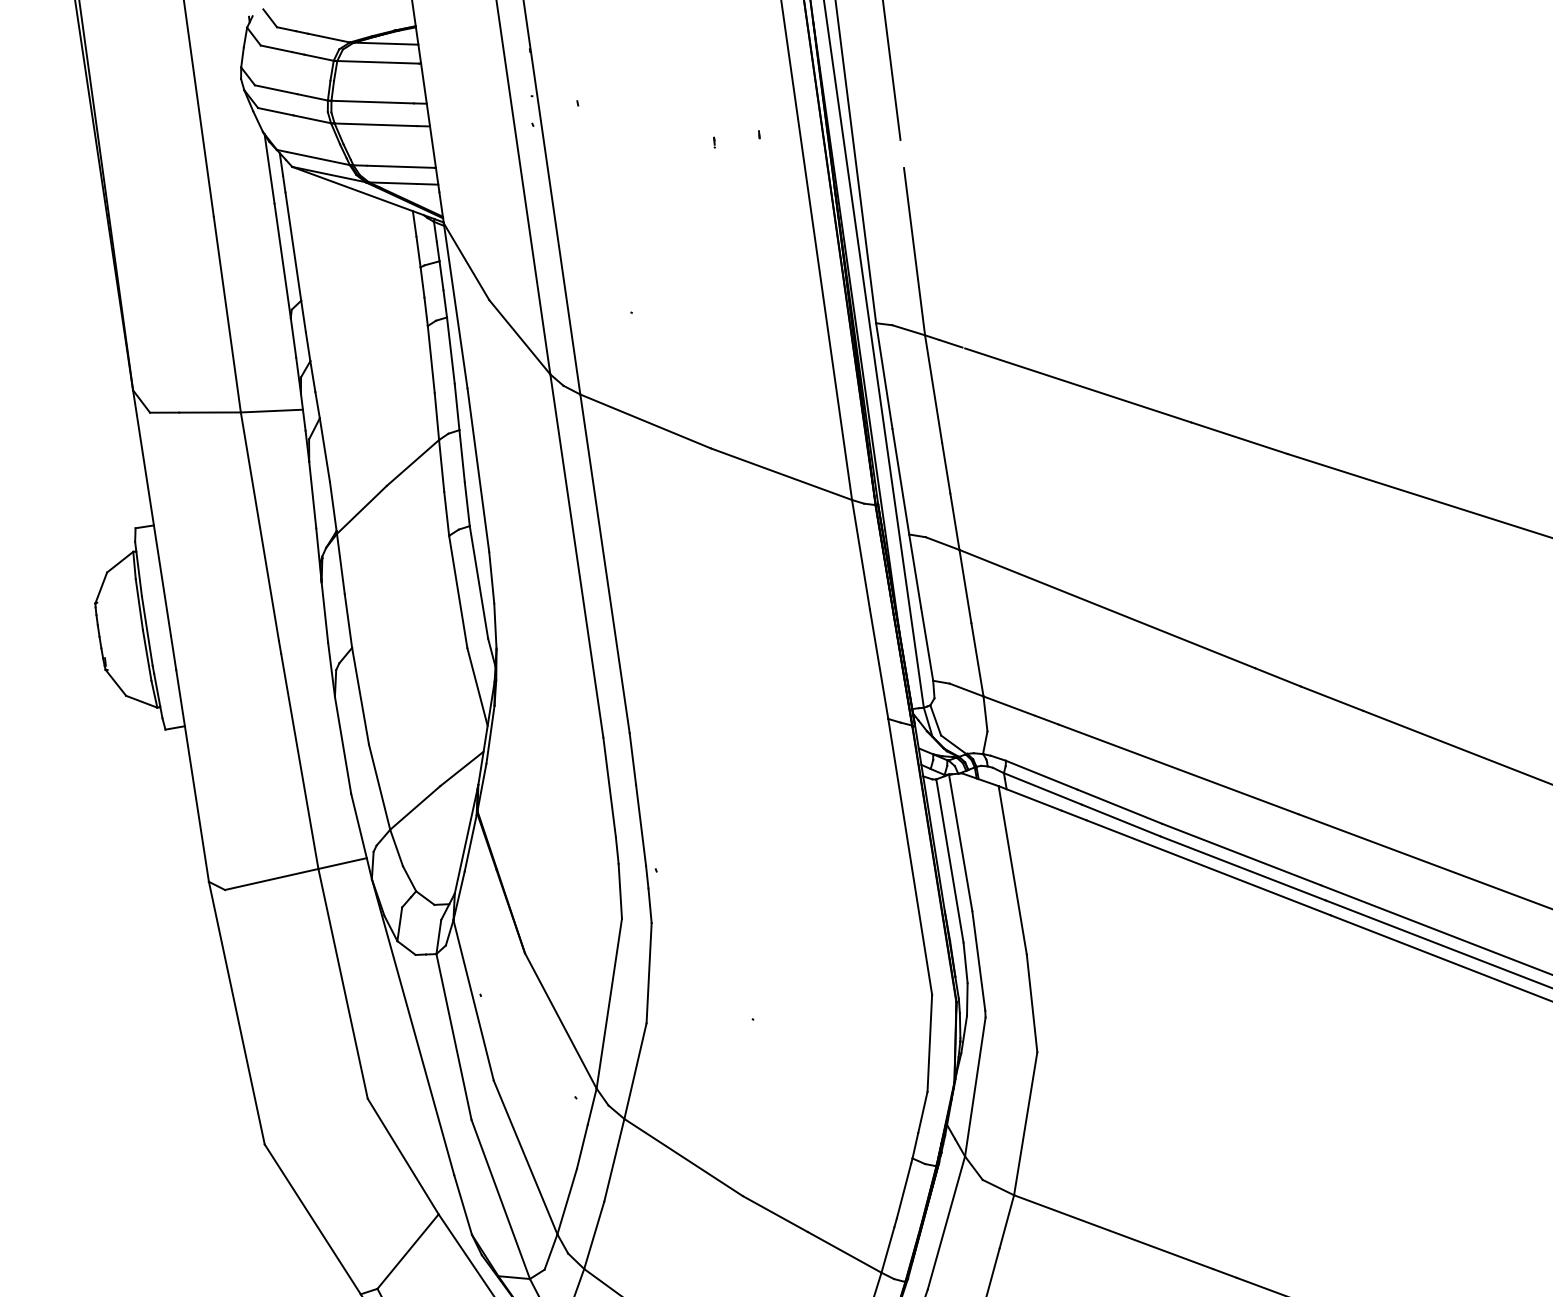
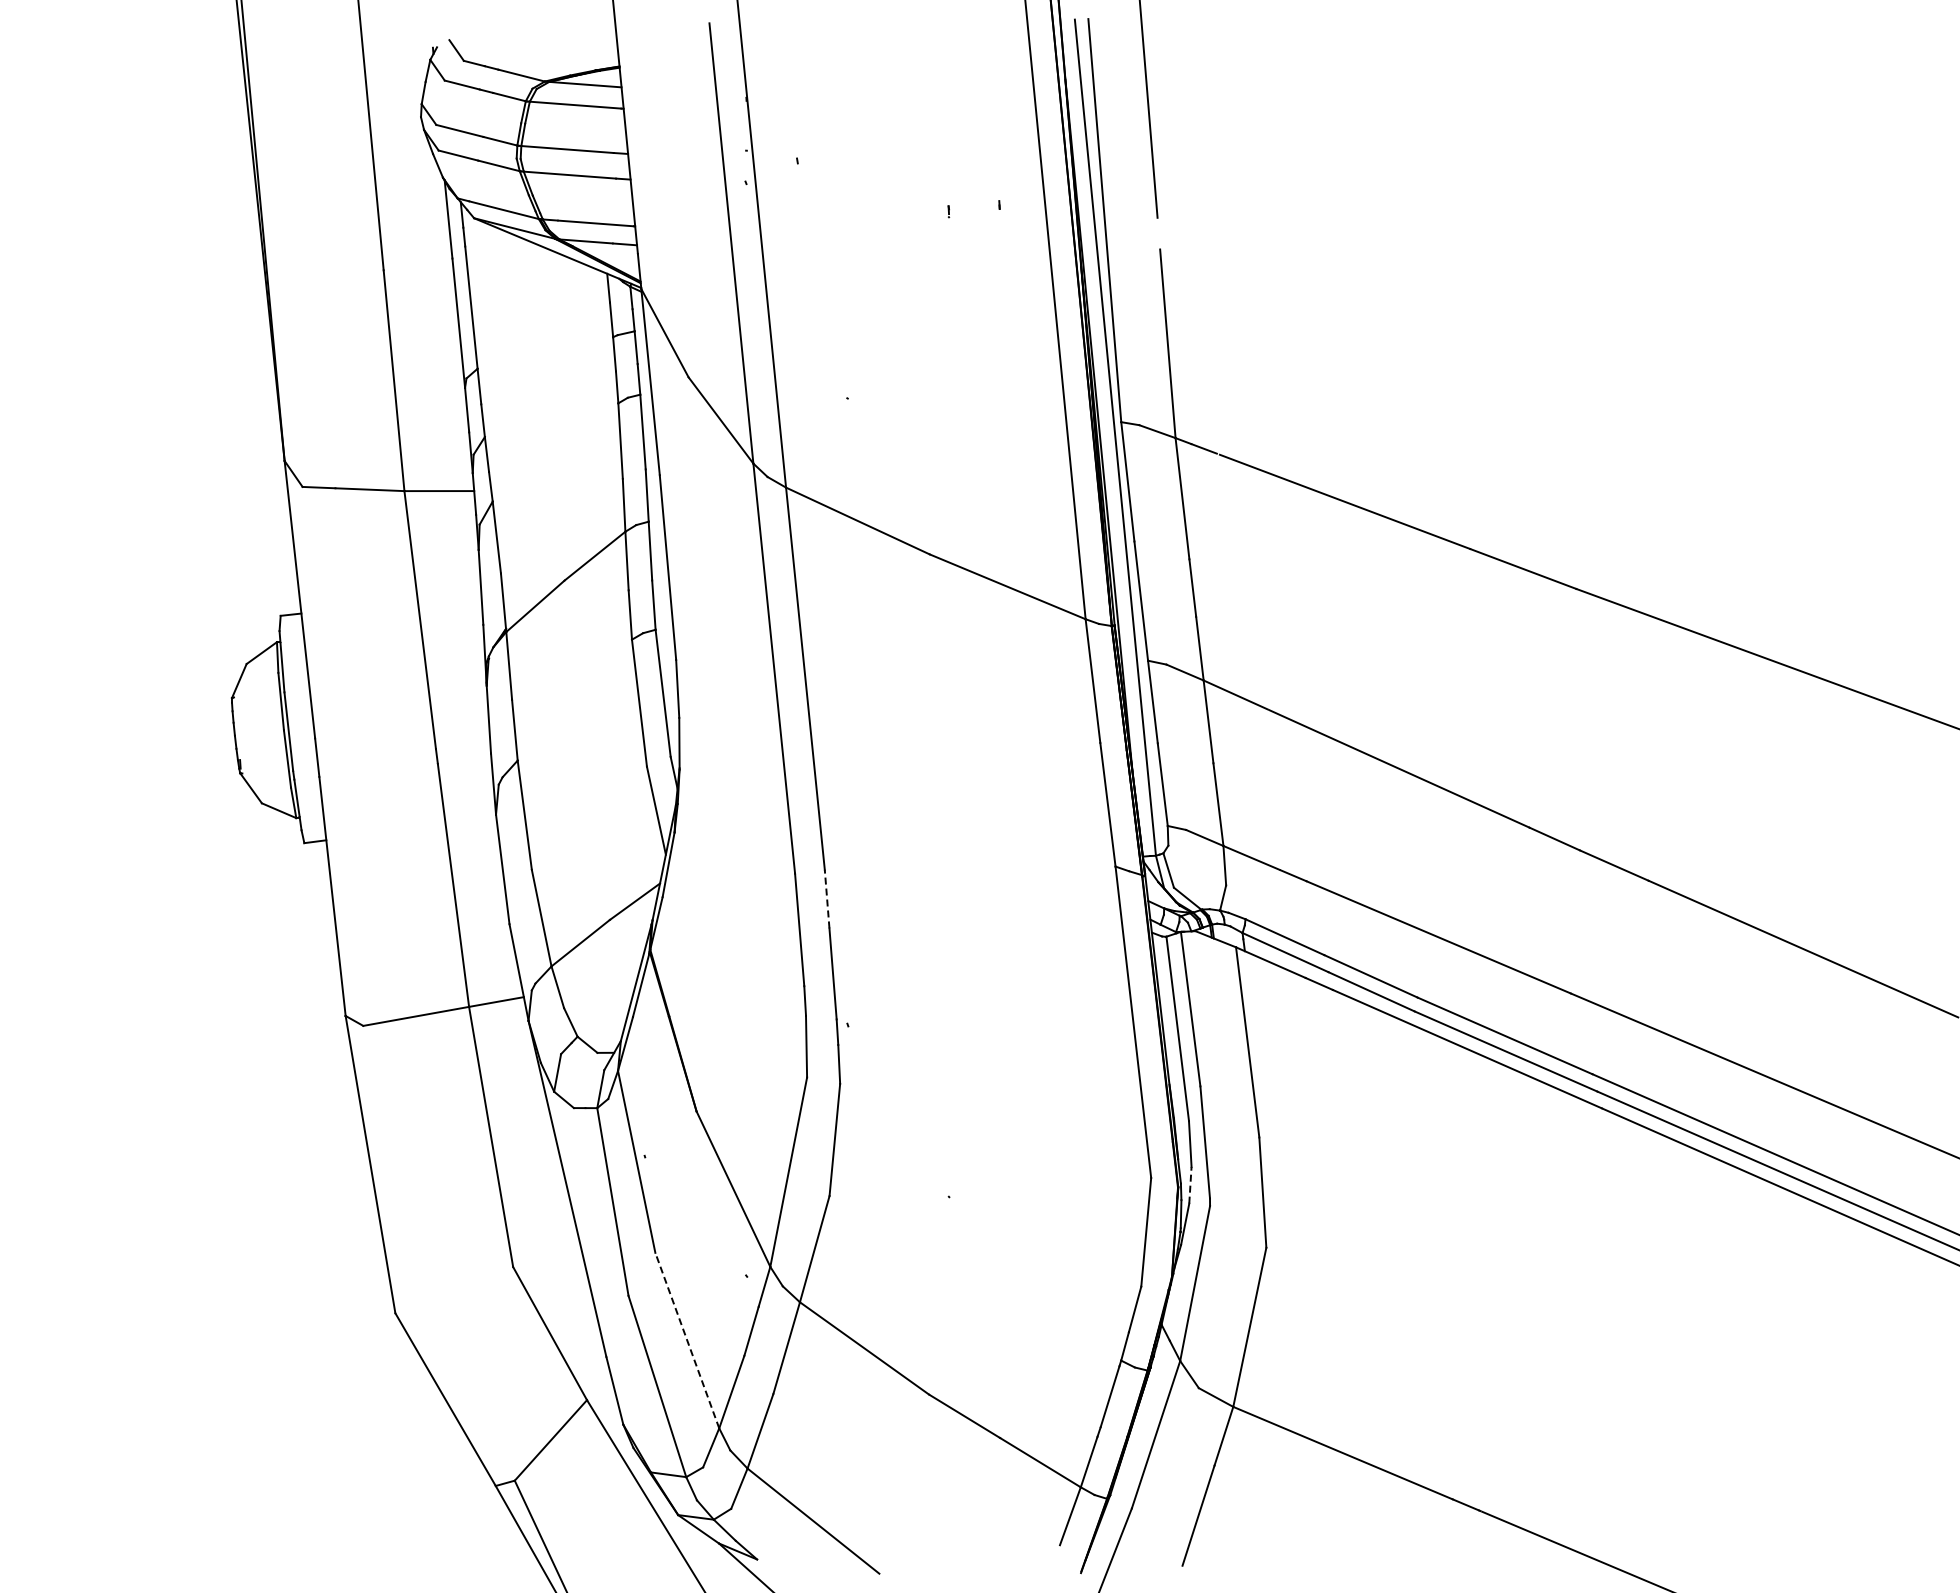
line: (633, 758) -> (827, 898), solid -> dashed
line: (967, 998) -> (1190, 1184), solid -> dashed
line: (525, 1157) -> (687, 1340), solid -> dashed

